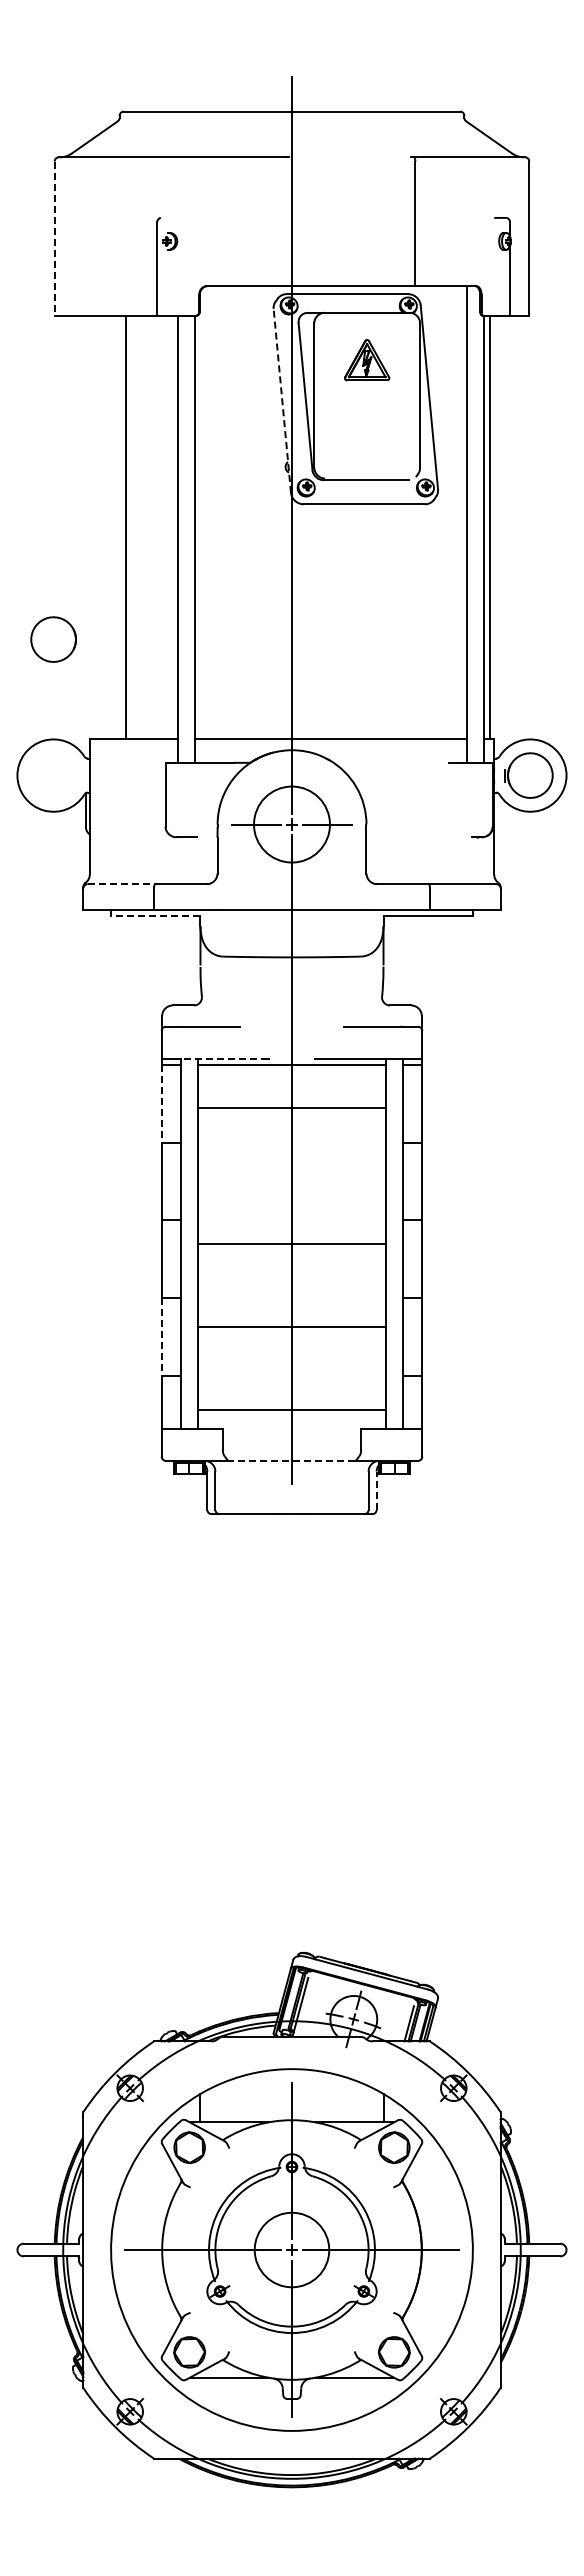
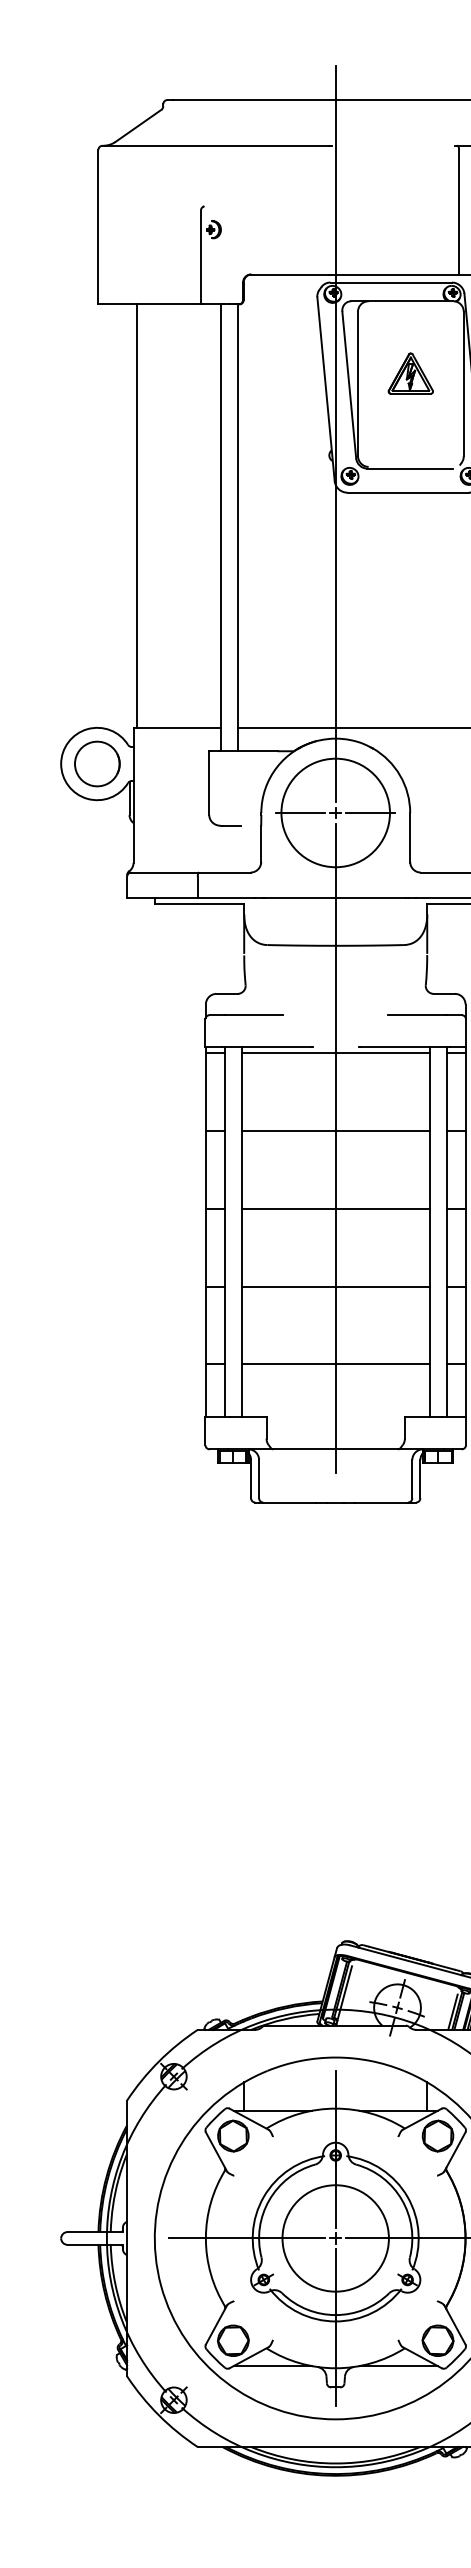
line: (54, 239) -> (98, 227), dashed -> solid
part: (367, 360) -> (411, 373), moved
line: (282, 400) -> (326, 388), dashed -> solid
line: (125, 527) -> (137, 515), moved
part: (53, 639) -> (97, 763), moved
circle: (291, 824) -> (335, 812), size x1.43
line: (121, 884) -> (165, 872), dashed -> solid
line: (155, 916) -> (199, 904), dashed -> solid
line: (224, 1058) -> (268, 1046), dashed -> solid
line: (162, 1103) -> (206, 1091), dashed -> solid
line: (291, 1107) -> (335, 1130), moved
line: (291, 1244) -> (335, 1208), moved
line: (291, 1327) -> (335, 1286), moved
line: (162, 1336) -> (206, 1324), dashed -> solid
line: (291, 1409) -> (335, 1363), moved
line: (291, 1460) -> (335, 1448), dashed -> solid
line: (376, 1490) -> (420, 1478), dashed -> solid
circle: (291, 2249) -> (335, 2237), size x1.43

